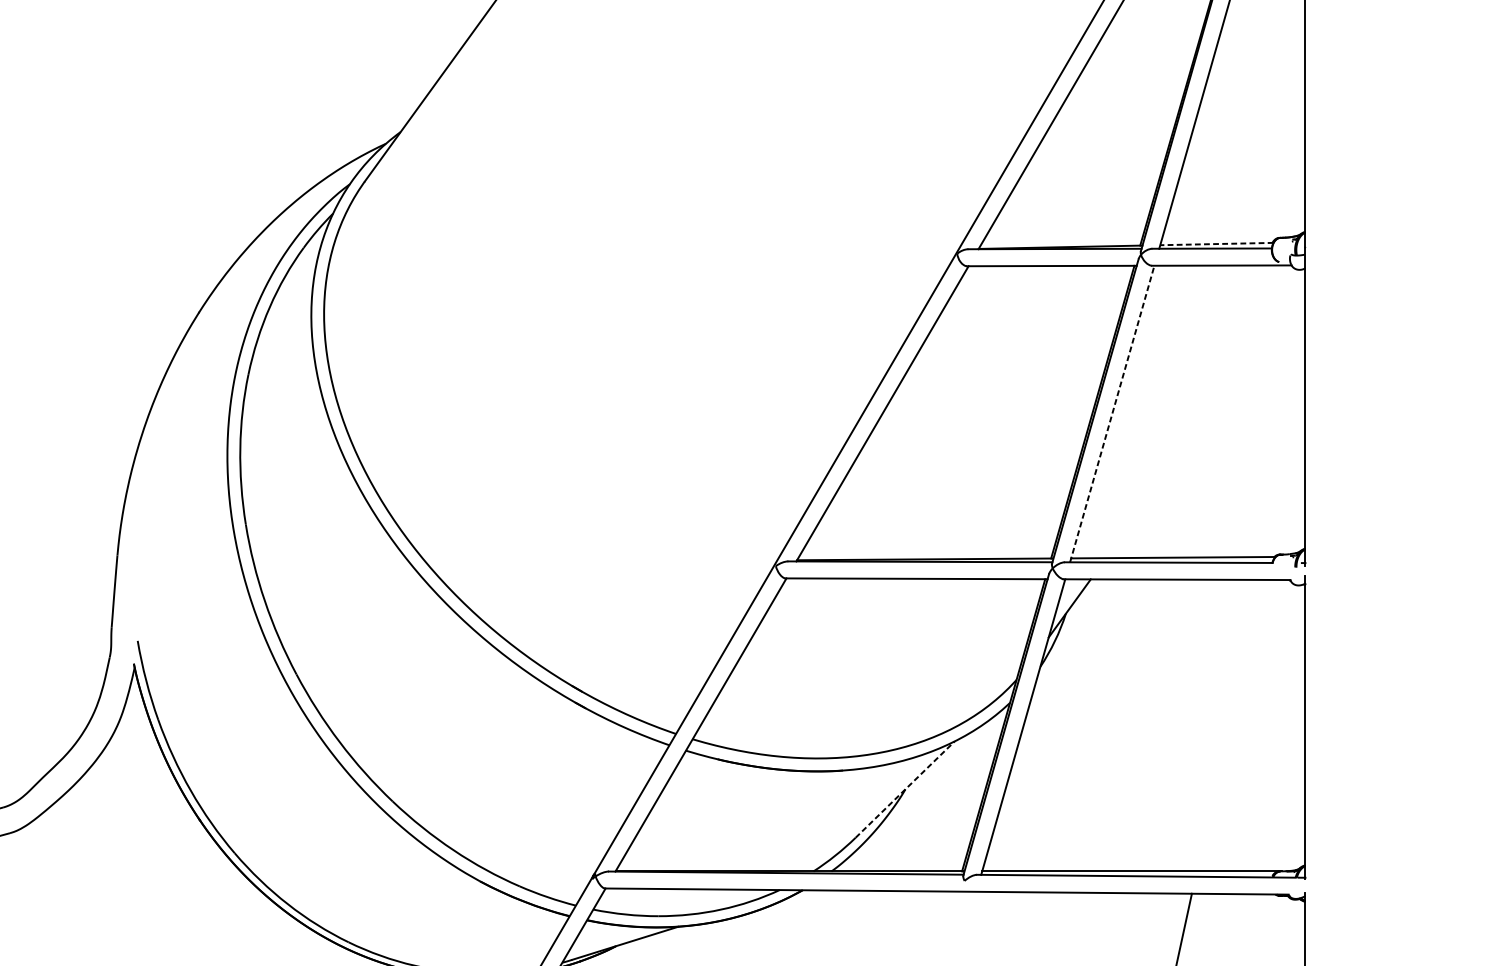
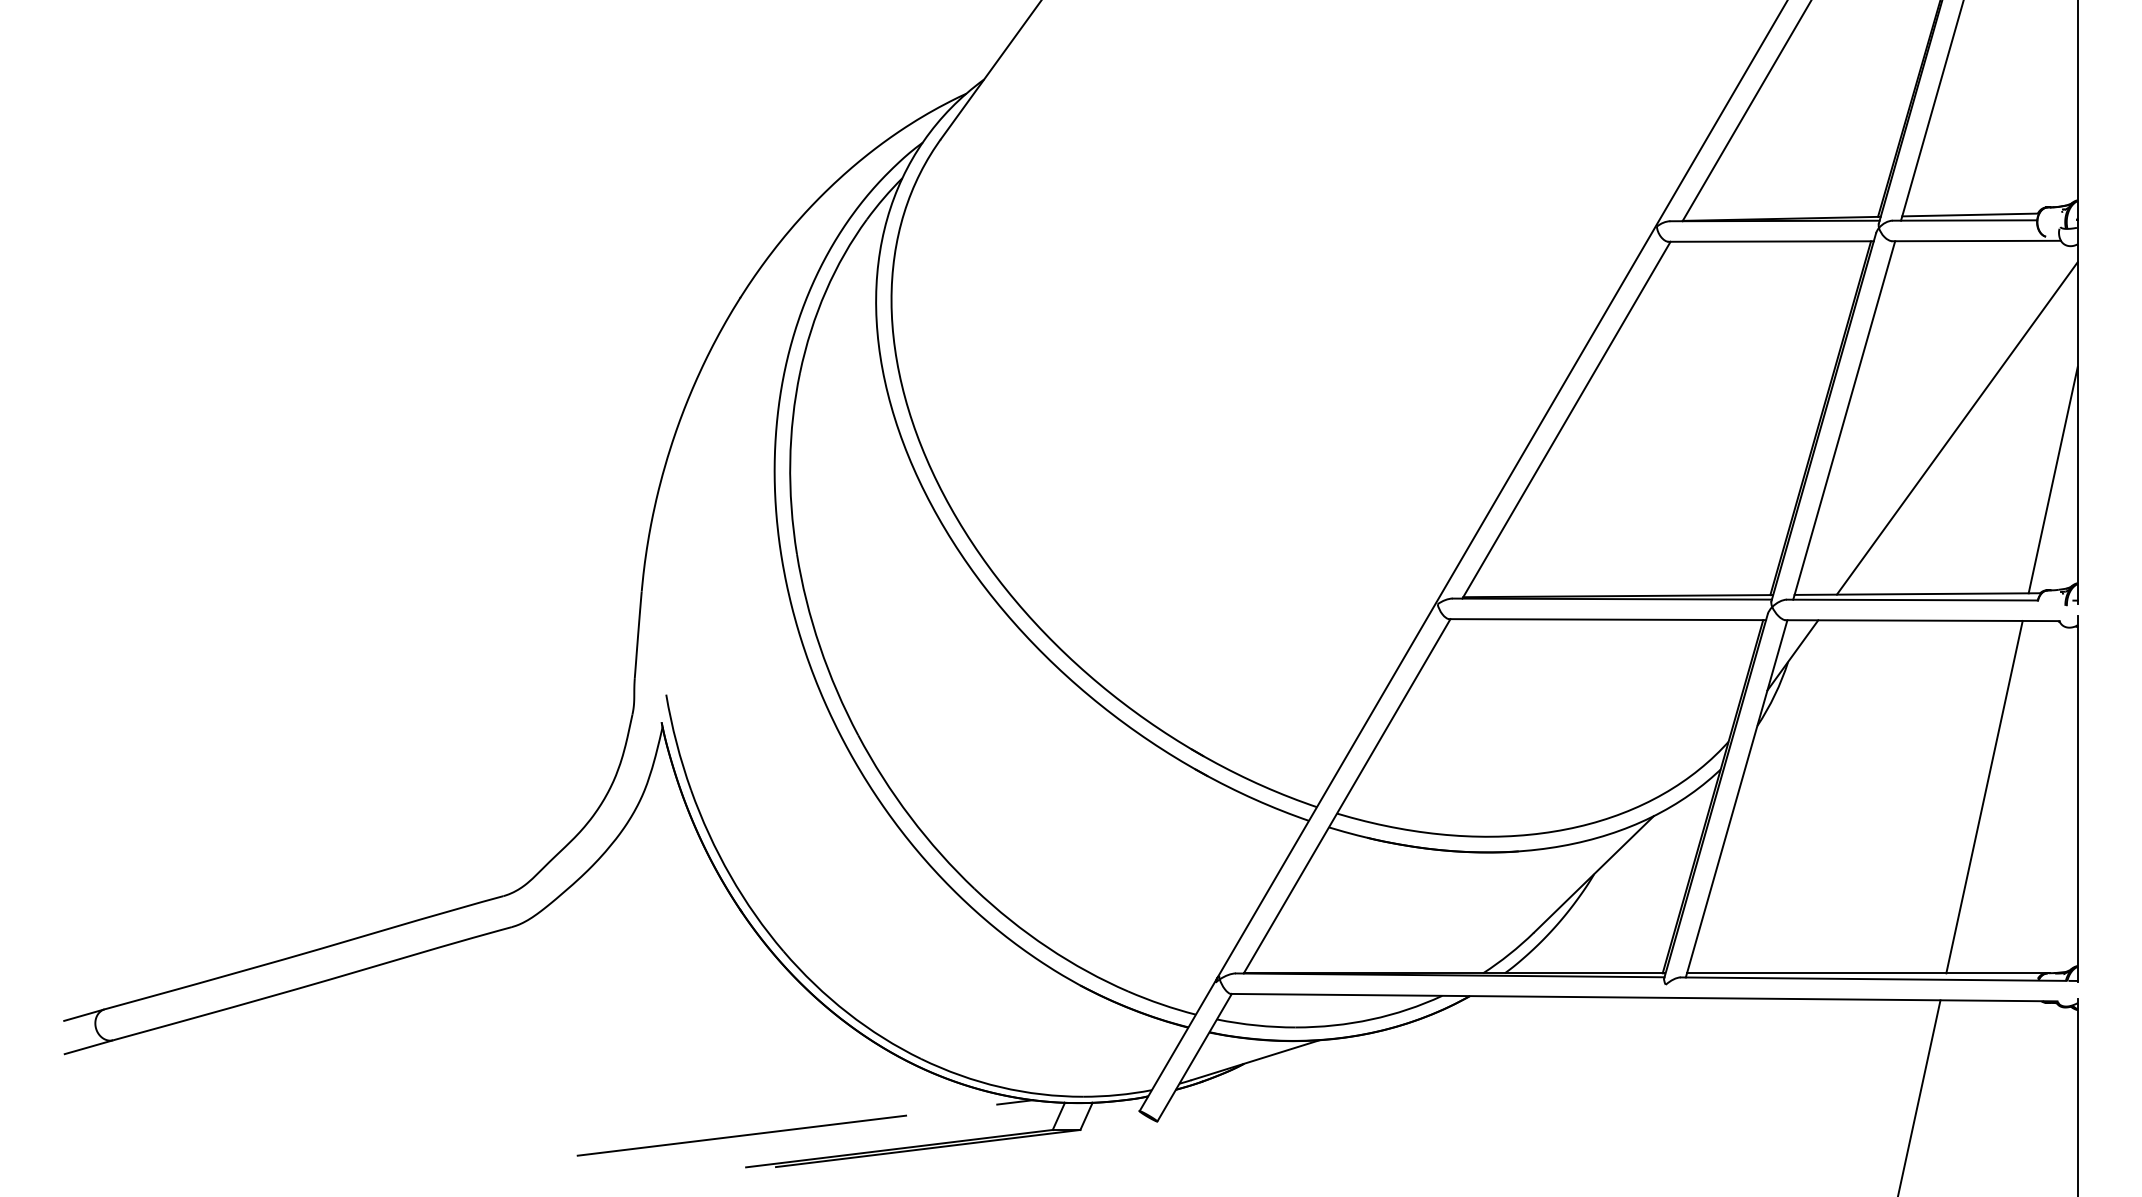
line: (1216, 244) -> (1970, 215), dashed -> solid
line: (1112, 413) -> (1844, 419), dashed -> solid
line: (1205, 420) -> (1956, 428), added
line: (1284, 463) -> (2052, 480), added
line: (1228, 725) -> (1984, 796), added
line: (904, 789) -> (1593, 874), dashed -> solid

